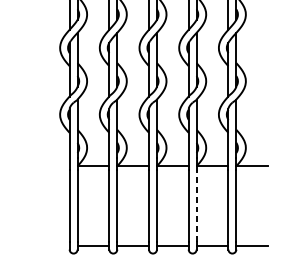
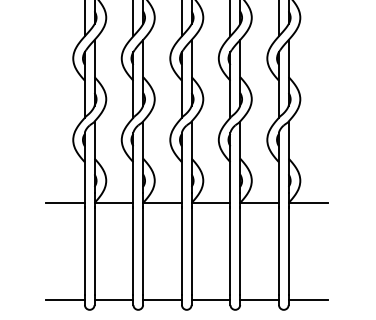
line: (53, 166) -> (65, 203), added
line: (196, 205) -> (240, 251), dashed -> solid
line: (53, 245) -> (65, 300), added

